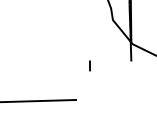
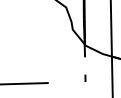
line: (90, 64) -> (85, 77), moved

